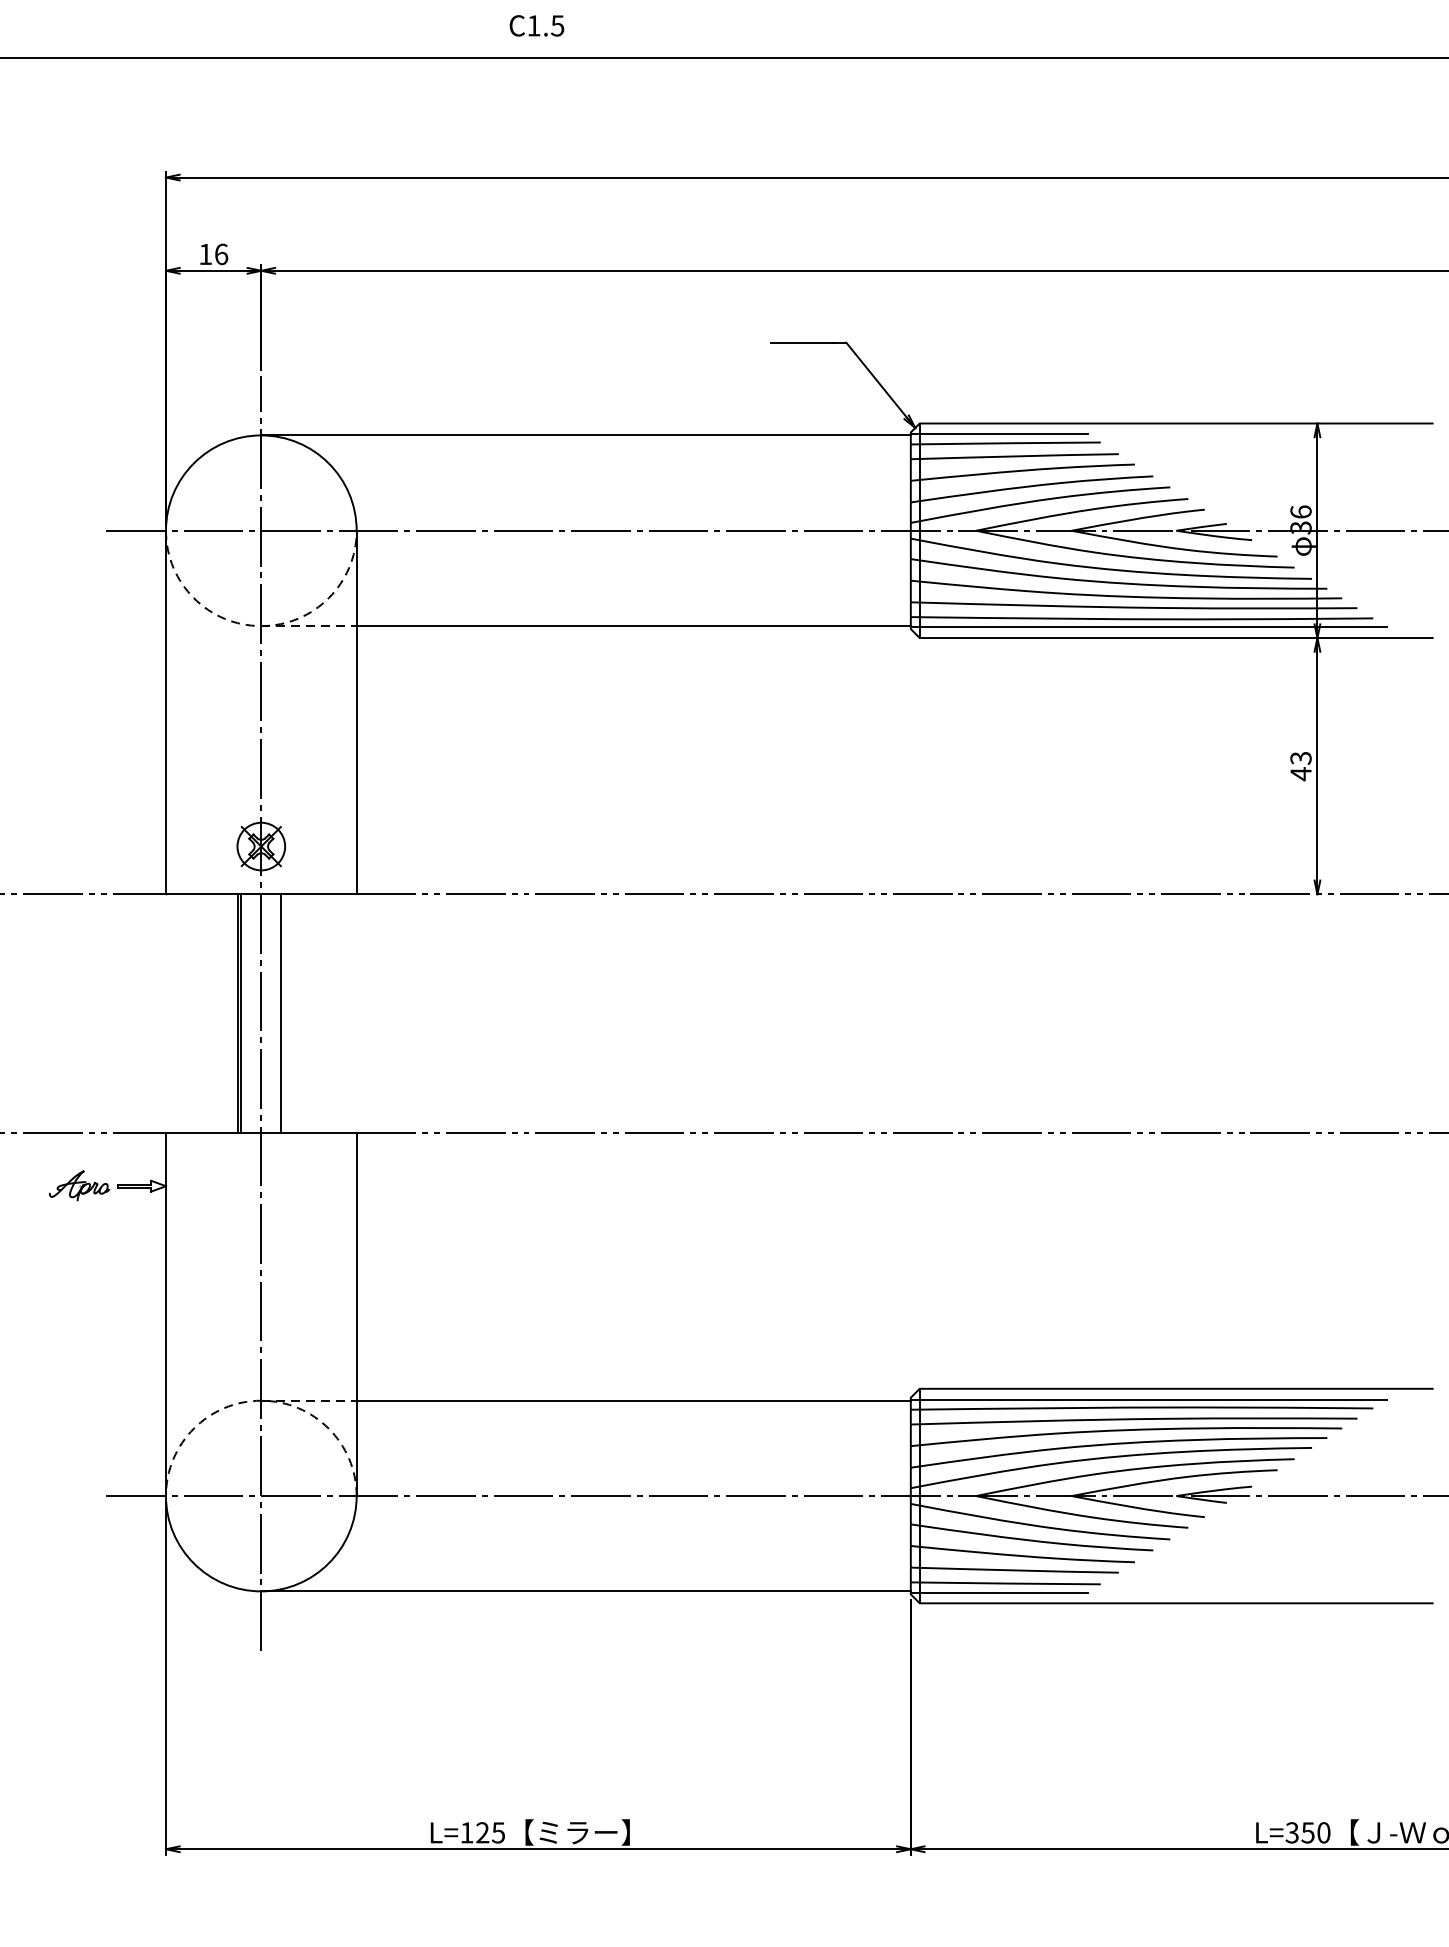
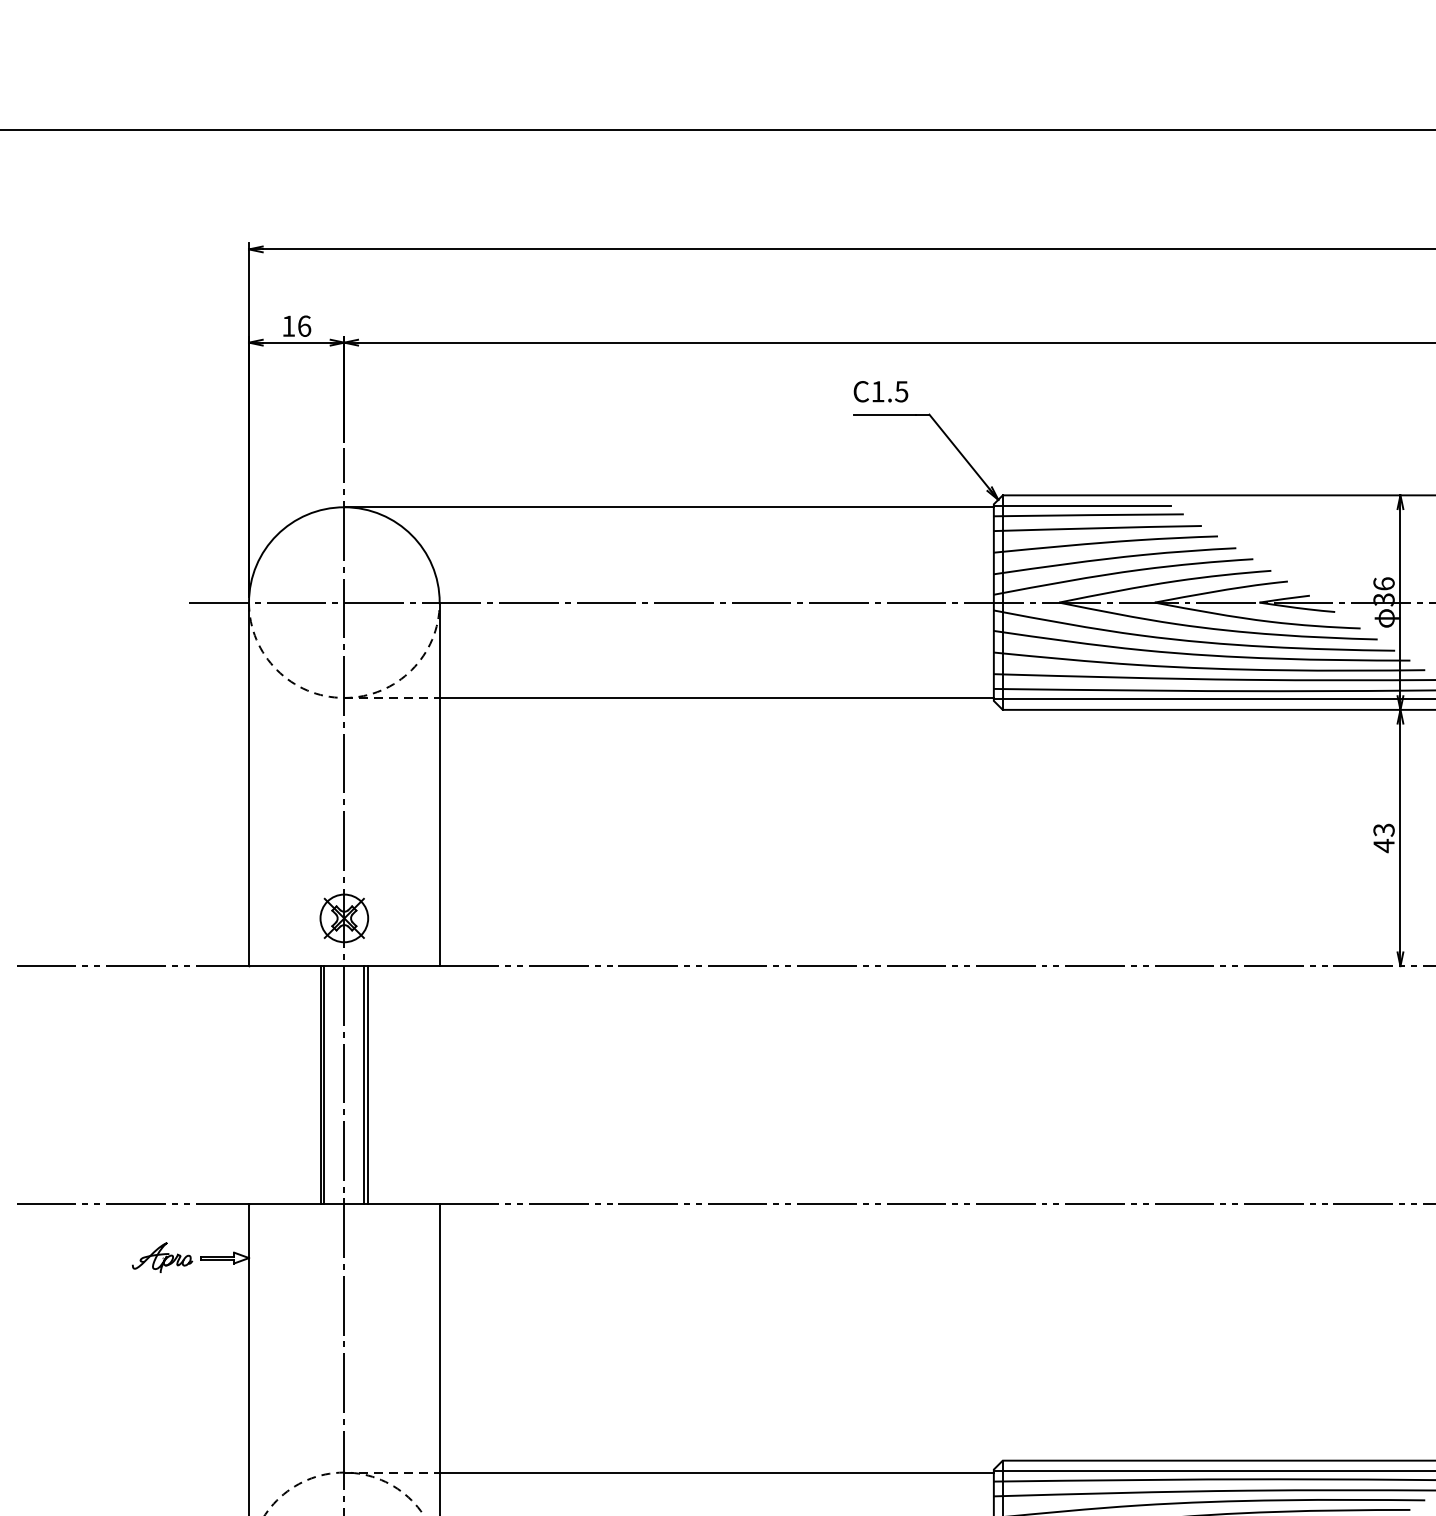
text: (536, 25) -> (880, 391), moved
line: (285, 1013) -> (368, 1085), added

